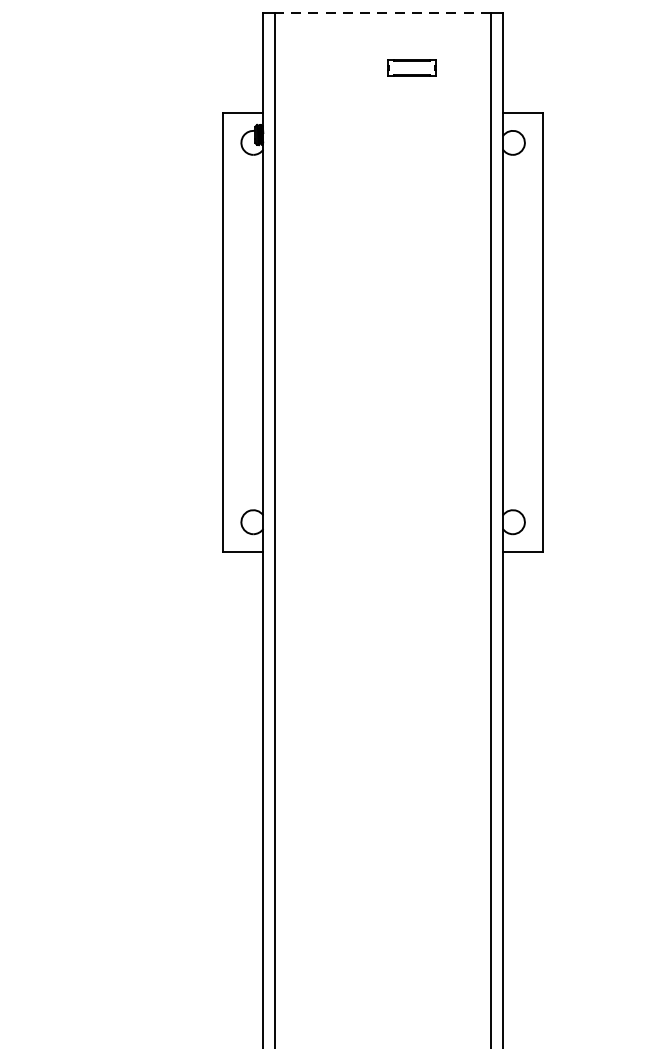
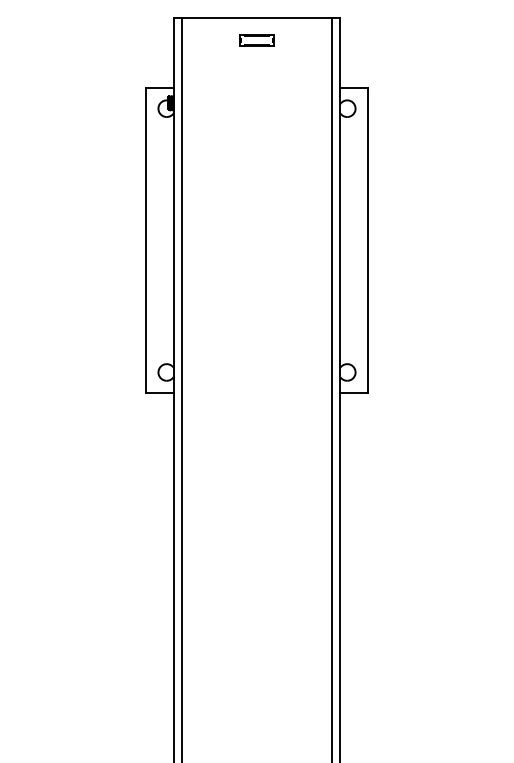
line: (383, 13) -> (257, 18), dashed -> solid
part: (411, 67) -> (256, 40), moved

